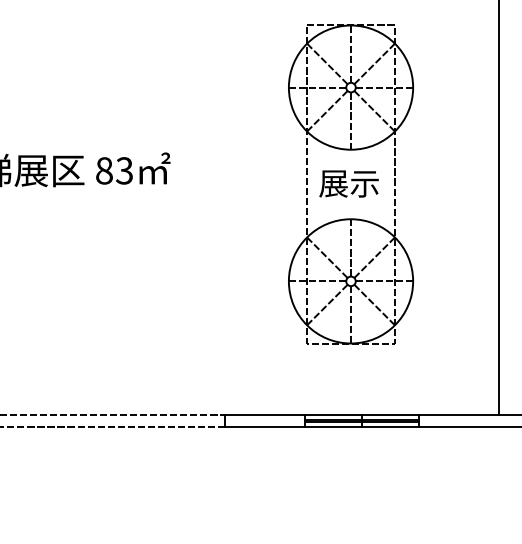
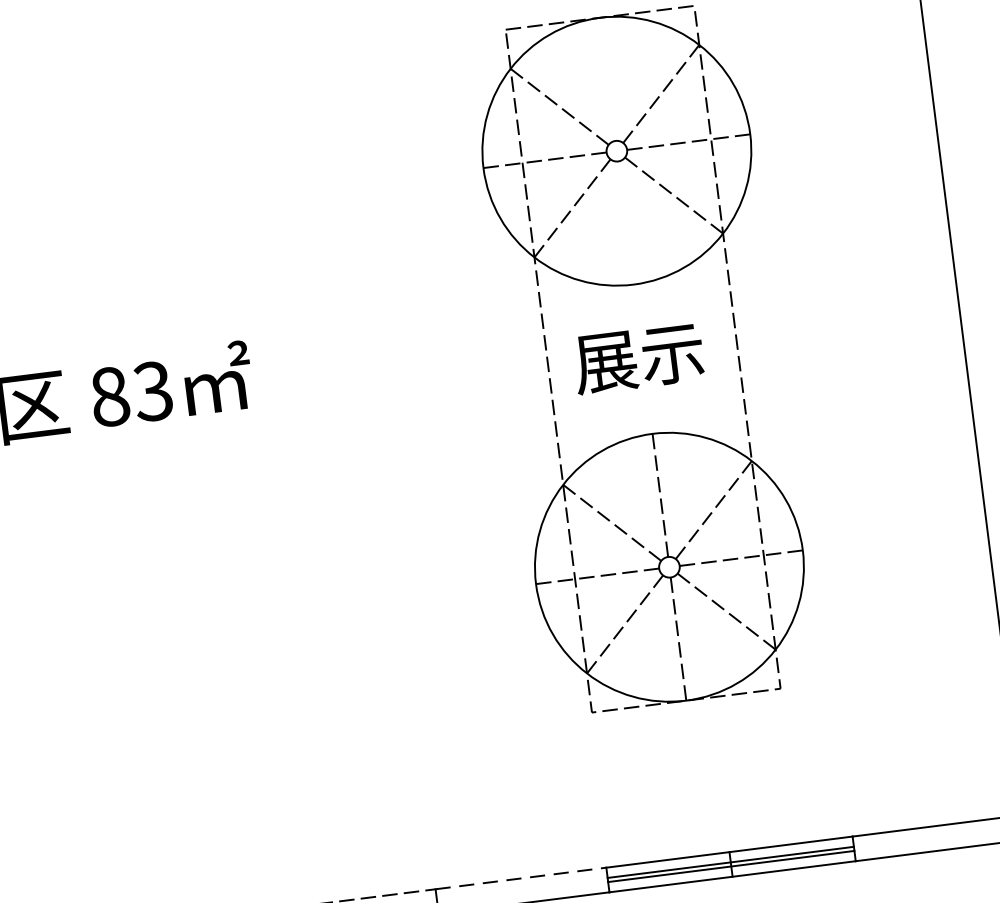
line: (351, 53) -> (608, 77), removed
line: (351, 120) -> (626, 221), removed
line: (264, 415) -> (520, 878), solid -> dashed

